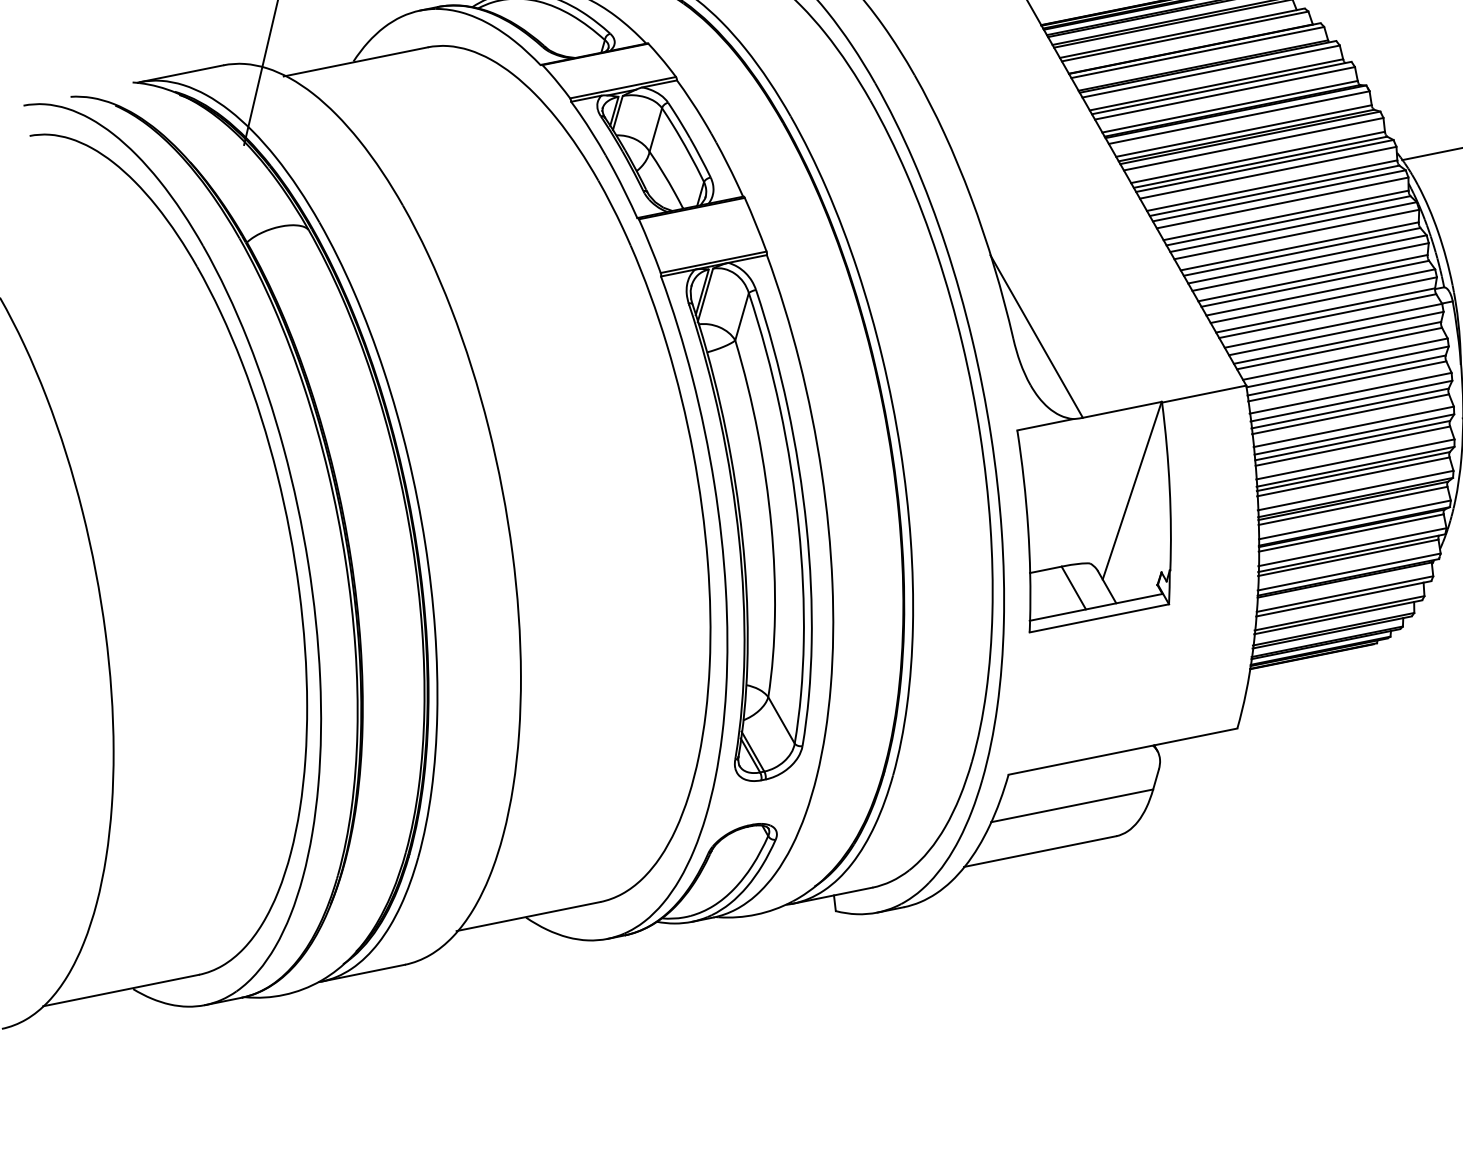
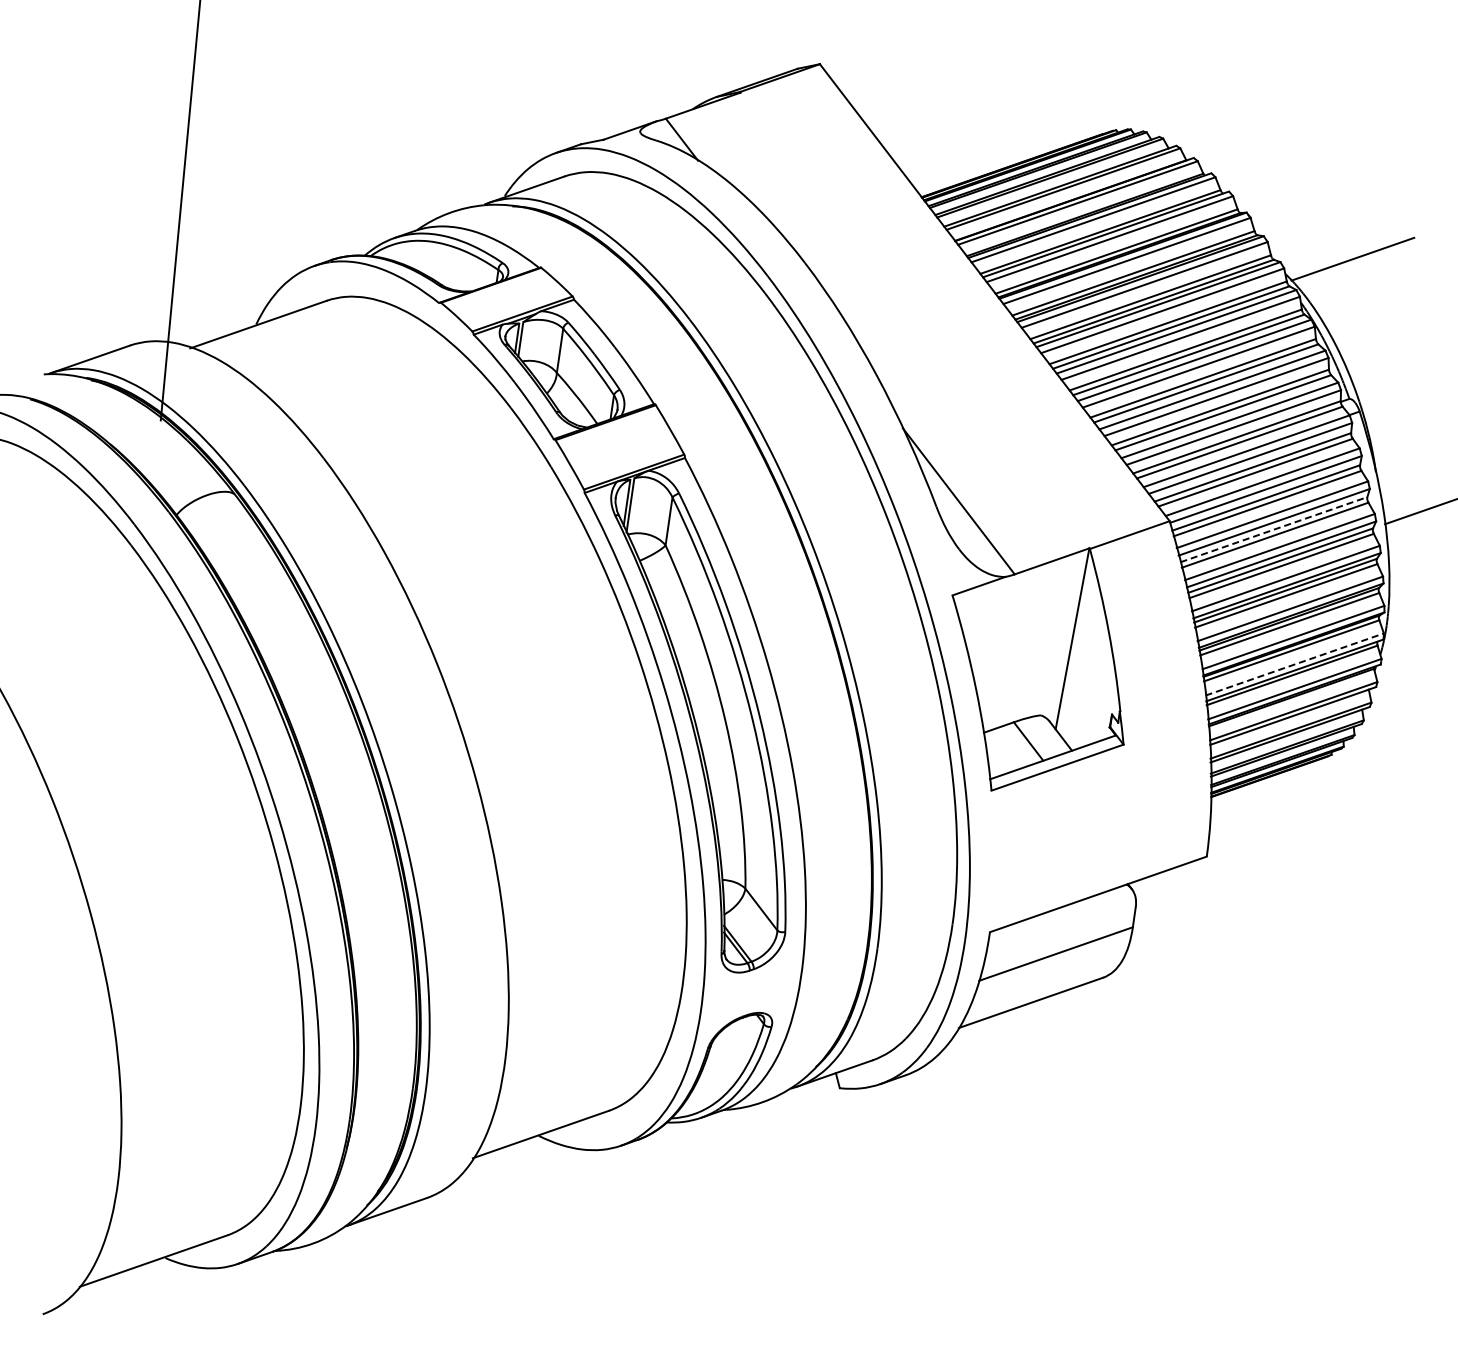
line: (1349, 408) -> (1273, 529), solid -> dashed
line: (1353, 547) -> (1295, 664), solid -> dashed

